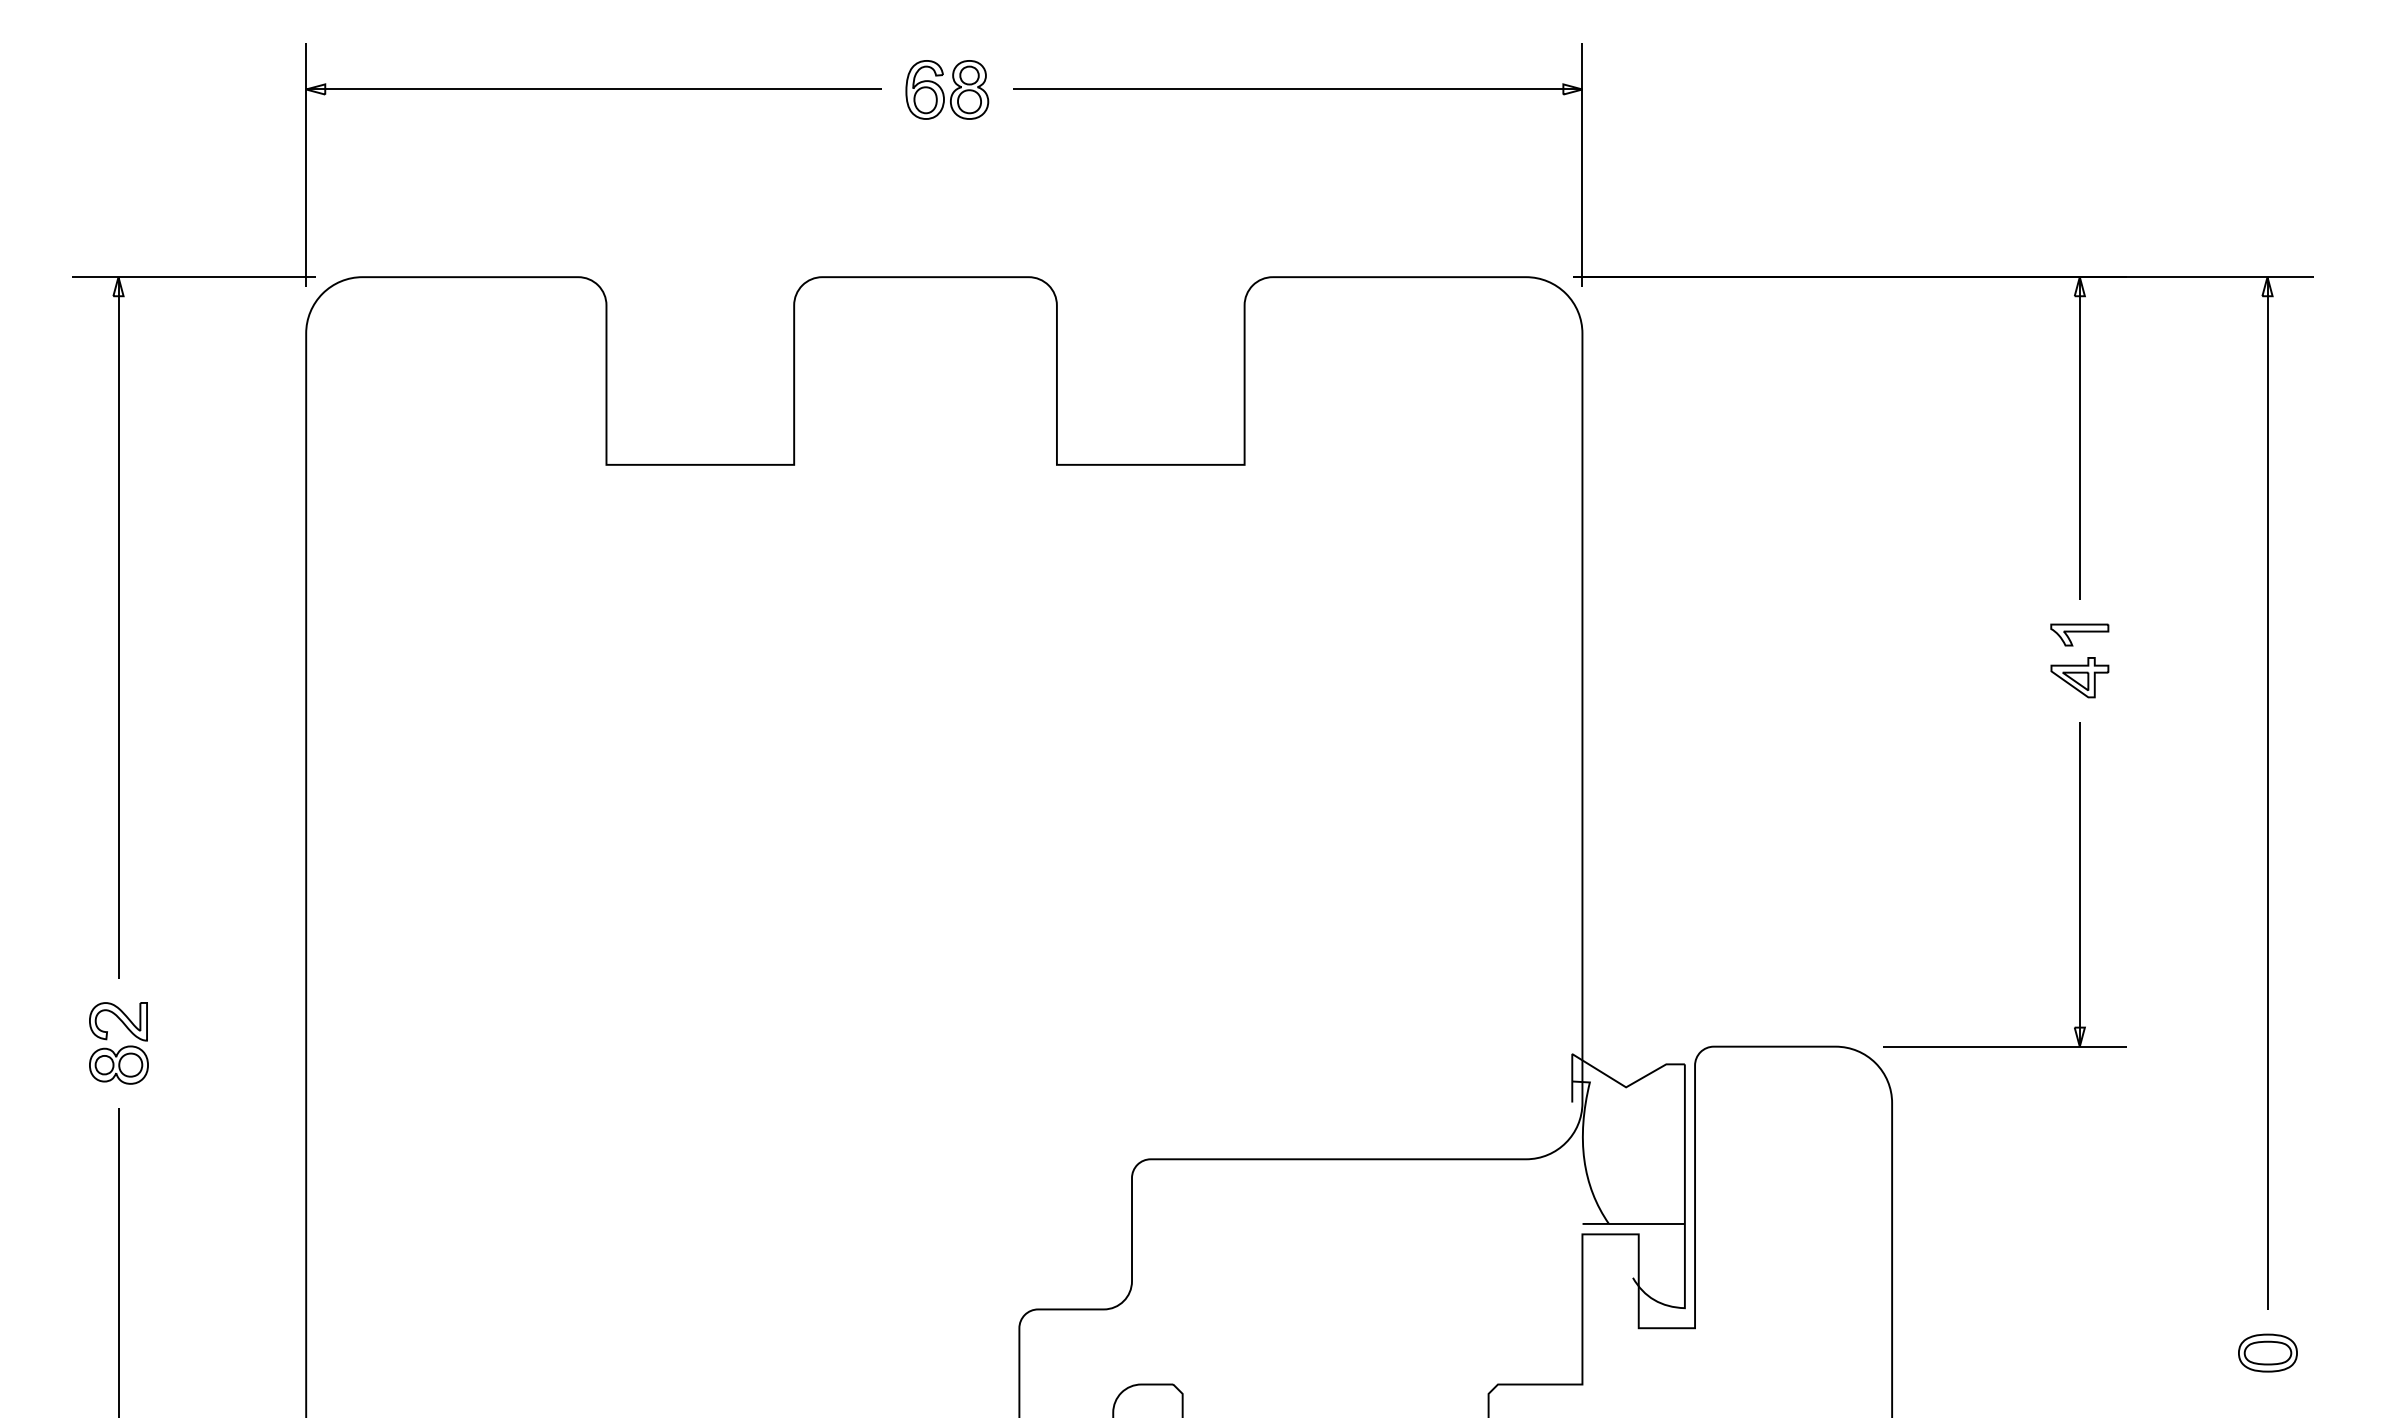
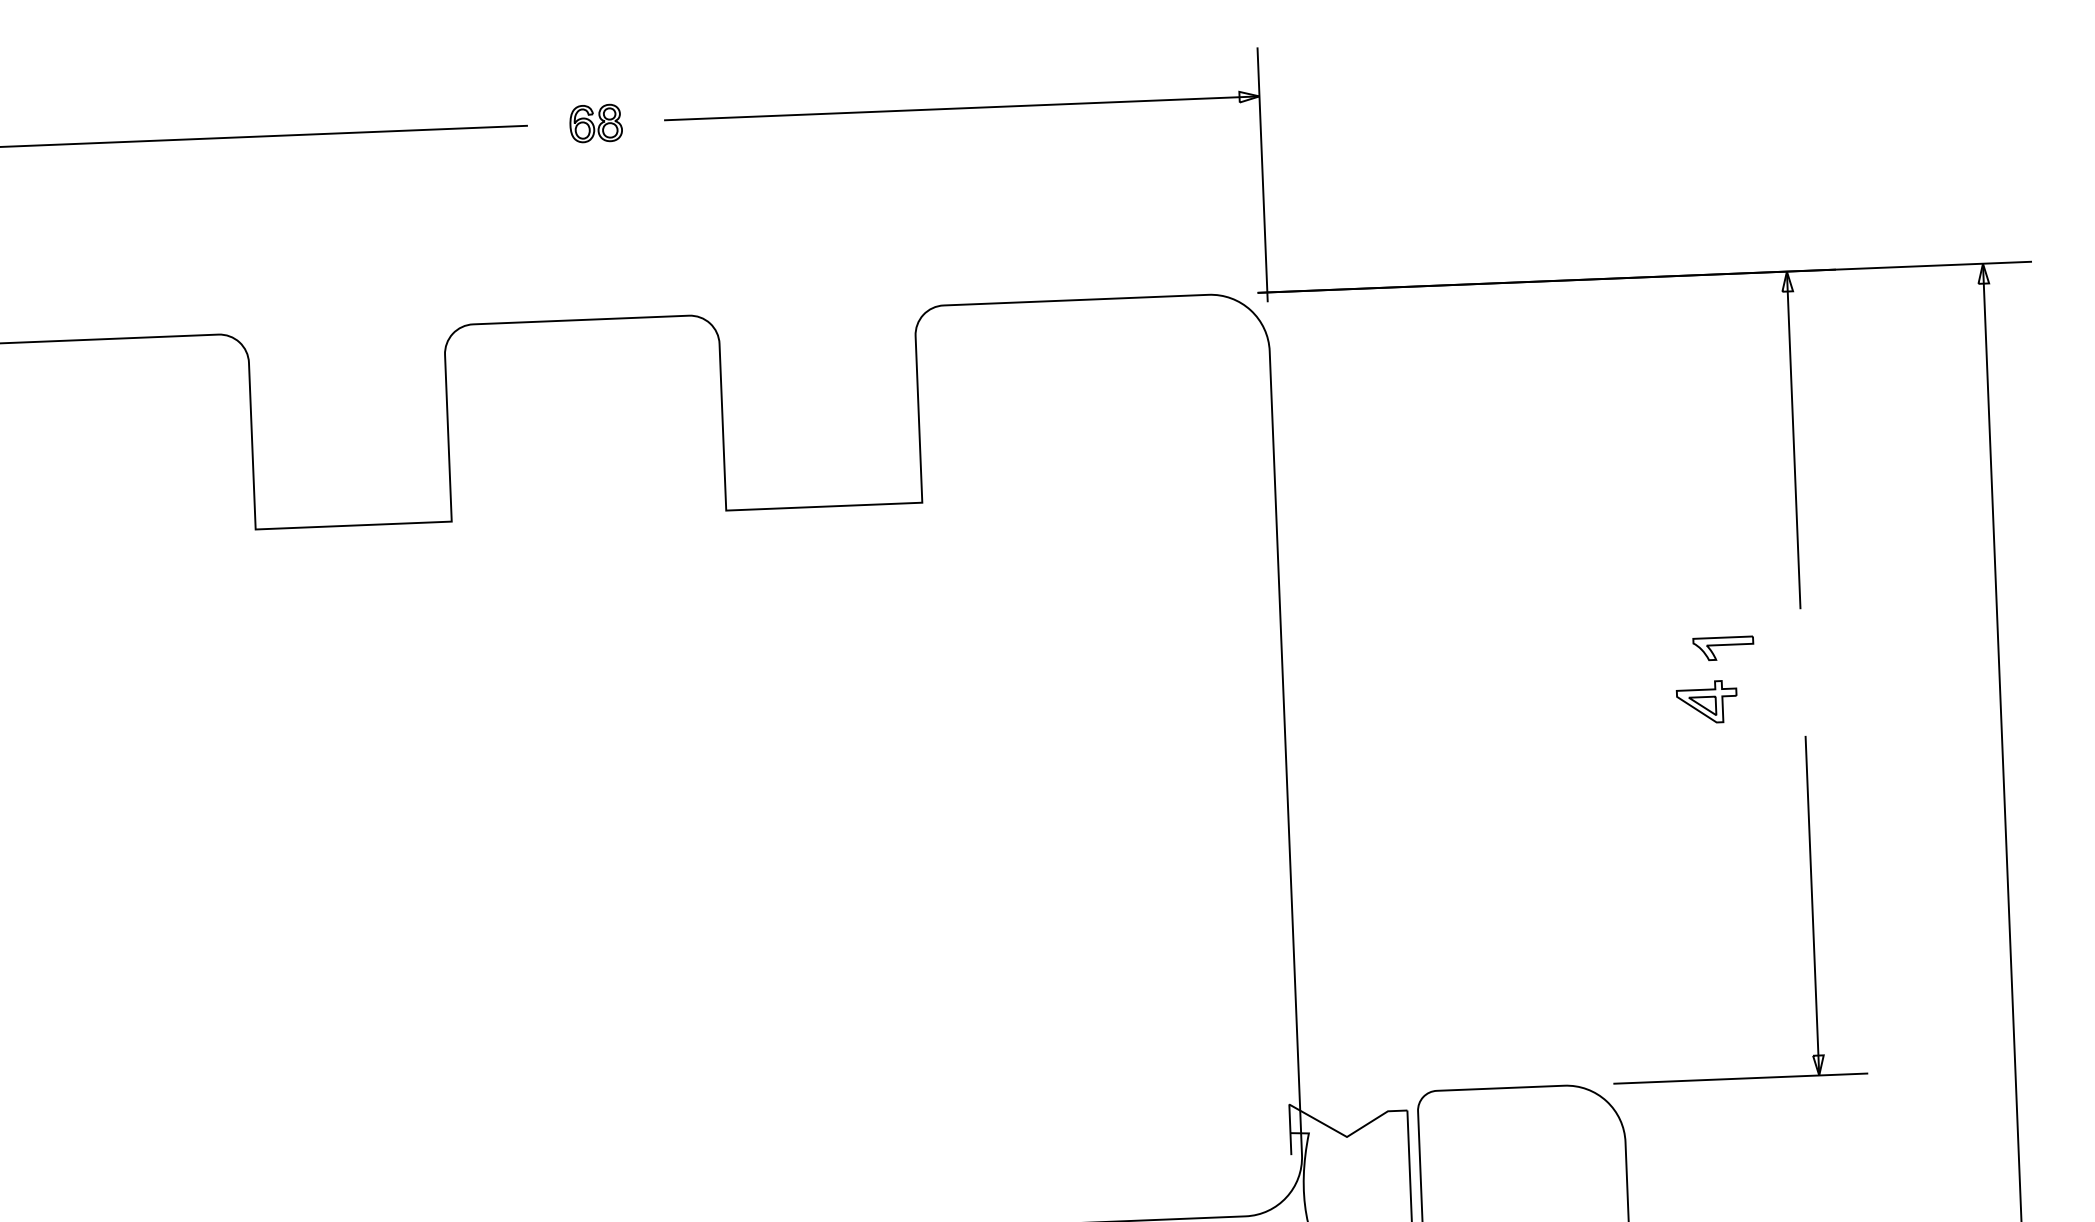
part: (947, 89) -> (596, 123), size x0.6
part: (2079, 634) -> (1723, 648), moved
part: (2079, 677) -> (1706, 702), moved

